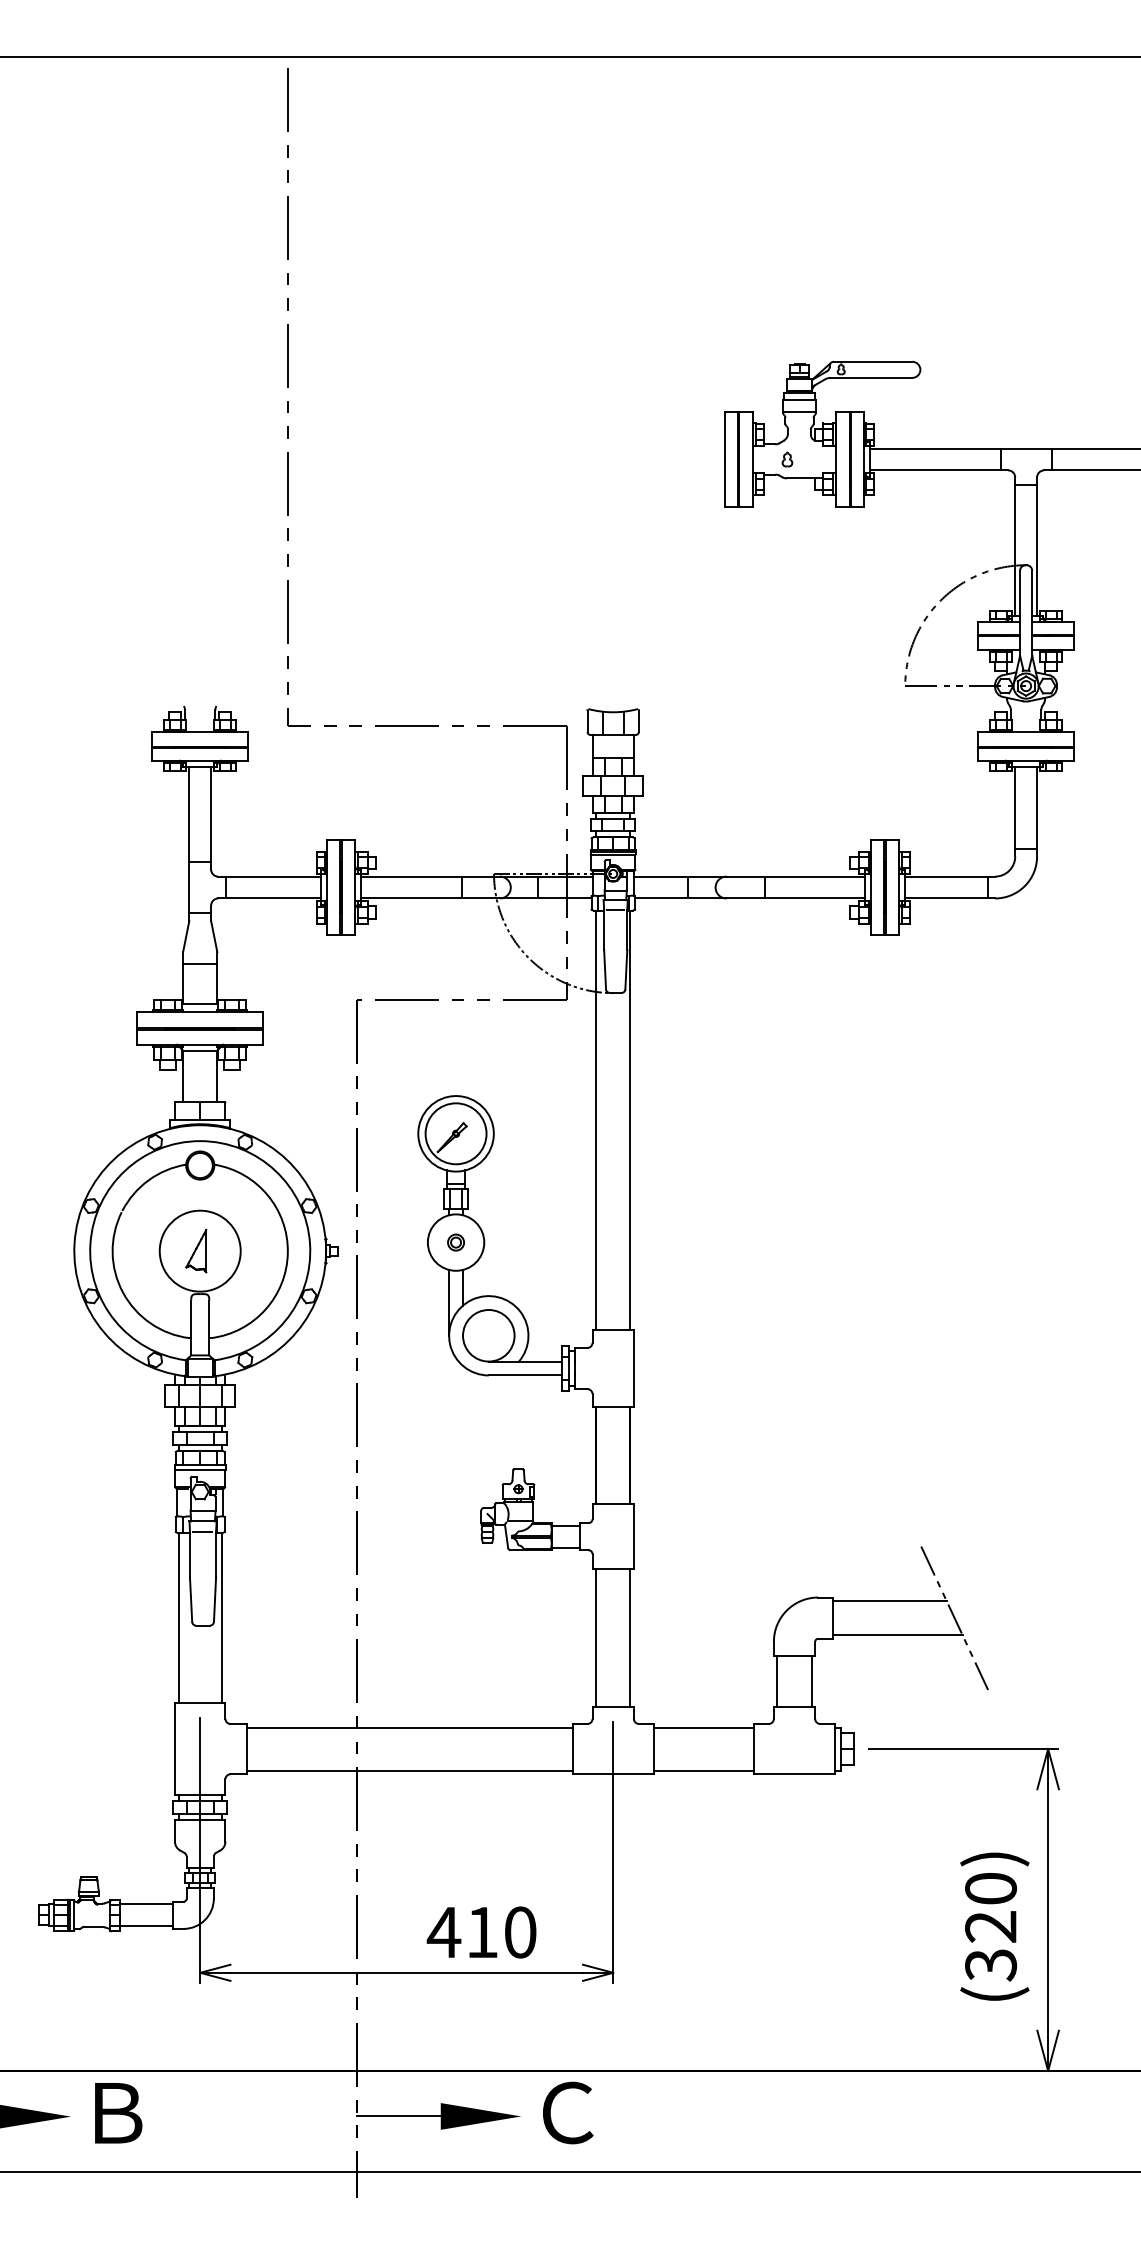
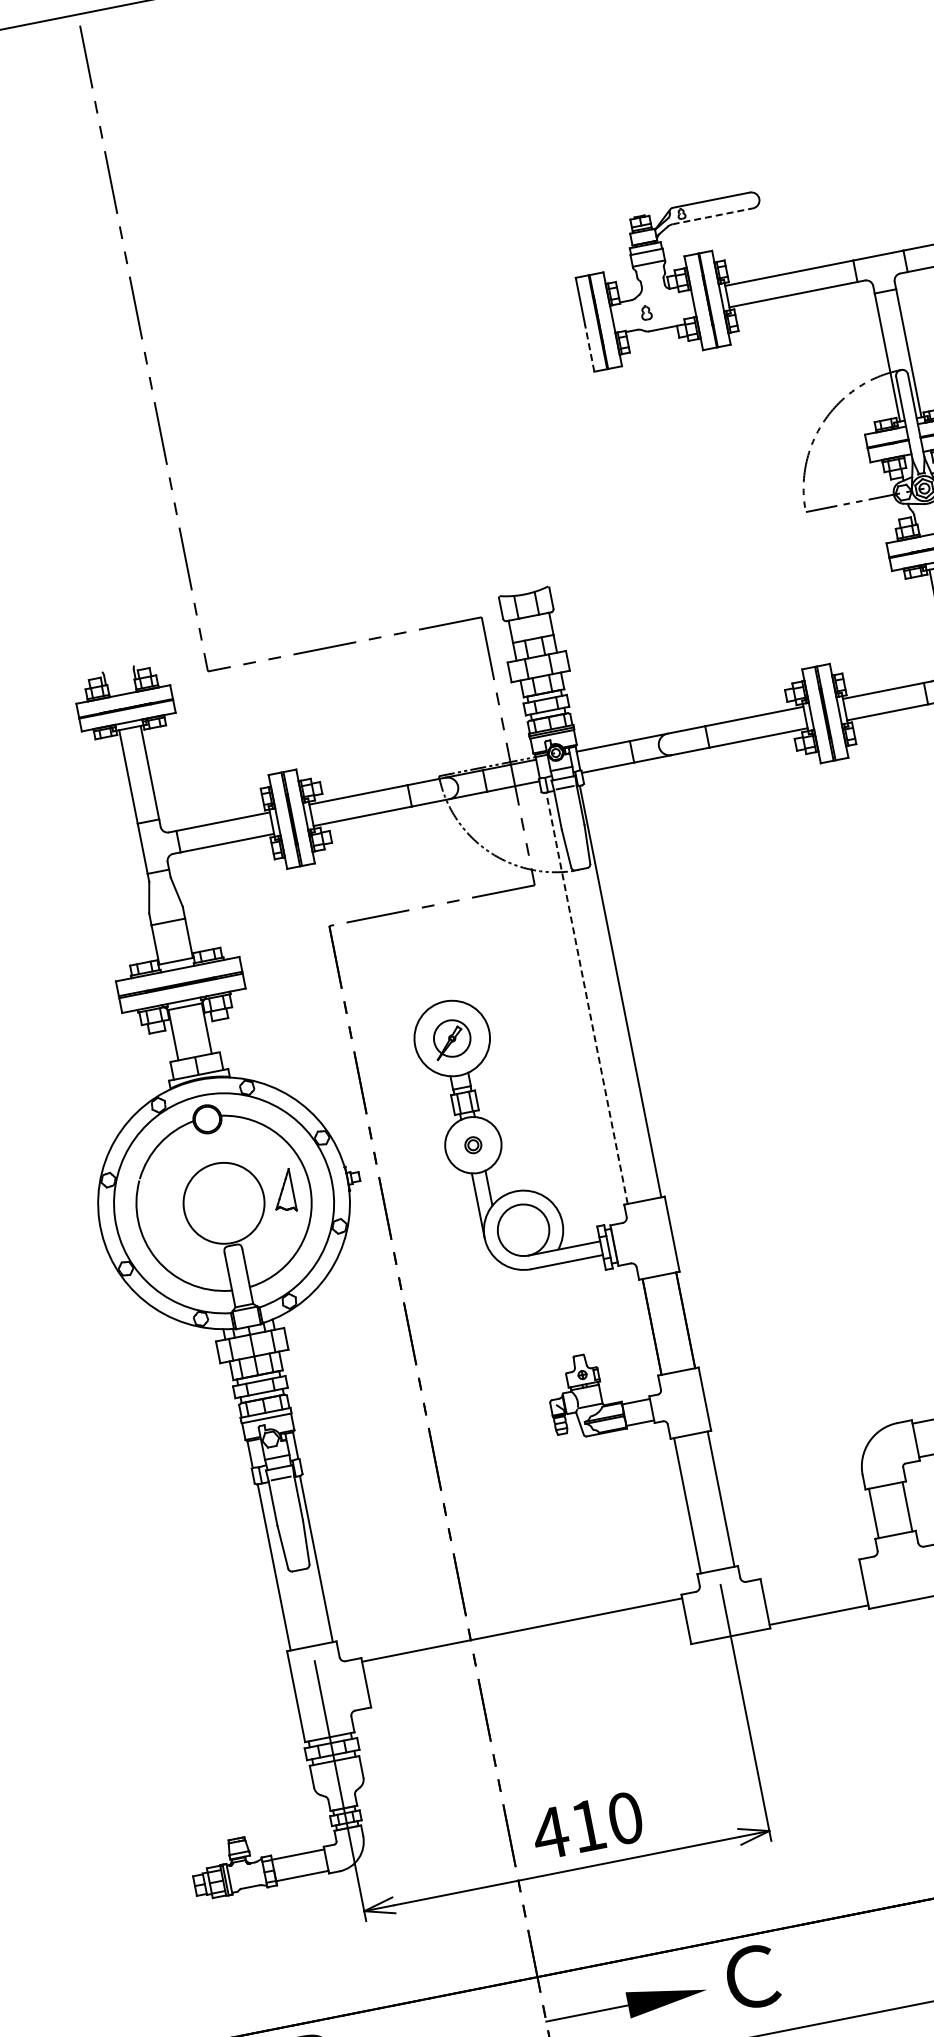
line: (871, 377) -> (712, 215), solid -> dashed
line: (725, 483) -> (590, 348), solid -> dashed
line: (596, 1120) -> (587, 998), solid -> dashed
circle: (455, 1133) -> (451, 1038), size x0.6
part: (196, 1251) -> (283, 1191), moved
line: (703, 1727) -> (810, 1572), removed
line: (409, 1770) -> (530, 1672), removed
text: (481, 1932) -> (587, 1825), moved

